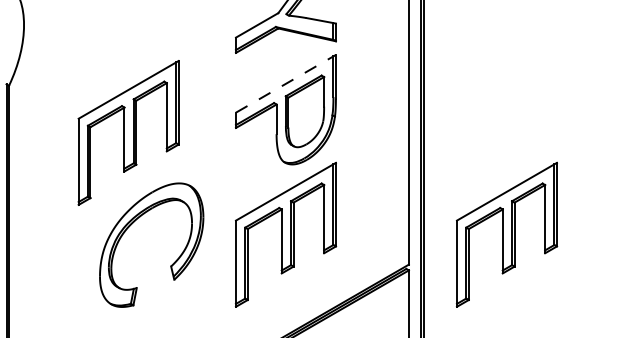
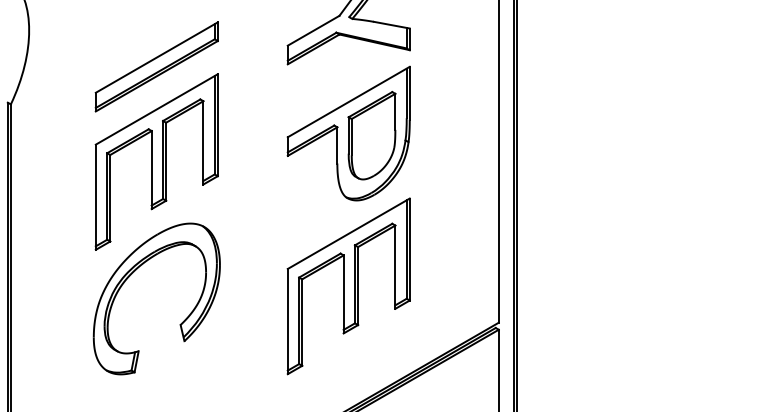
part: (128, 54) -> (156, 66), added
line: (285, 83) -> (348, 101), dashed -> solid
part: (132, 224) -> (133, 273), moved
part: (507, 234) -> (619, 285), removed

